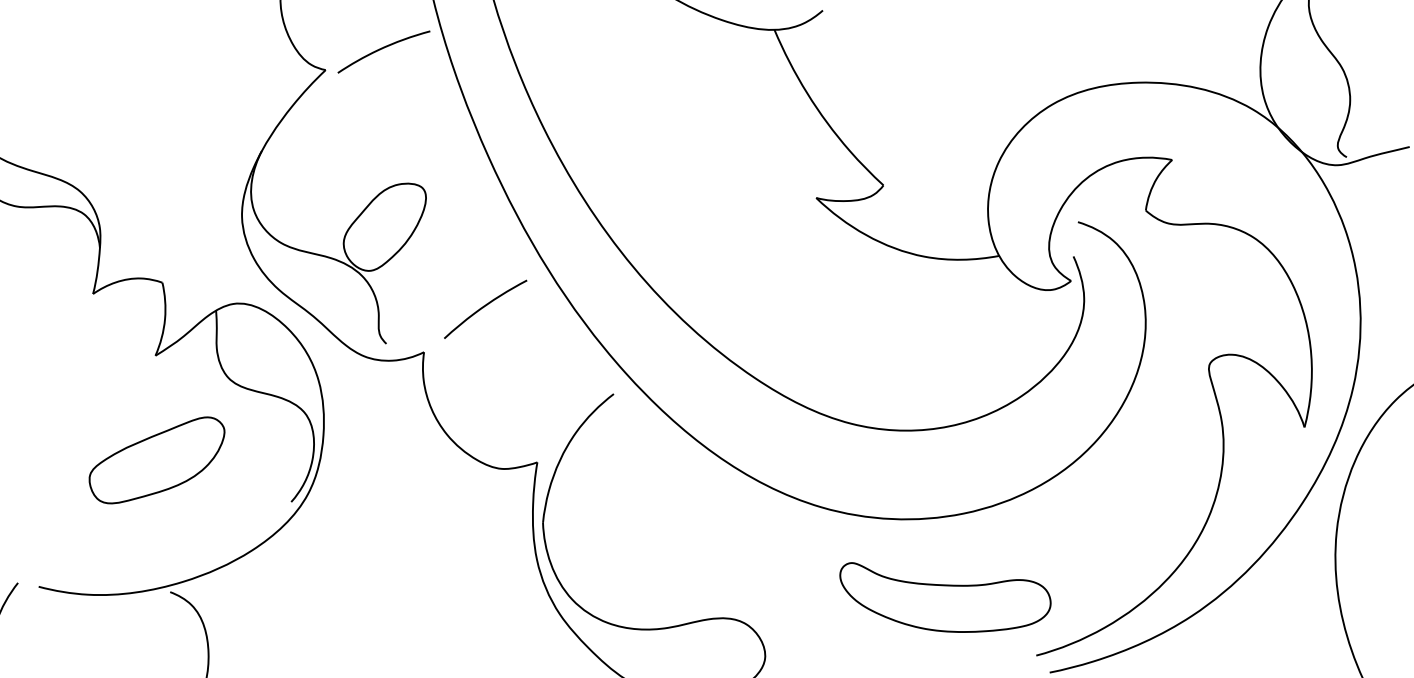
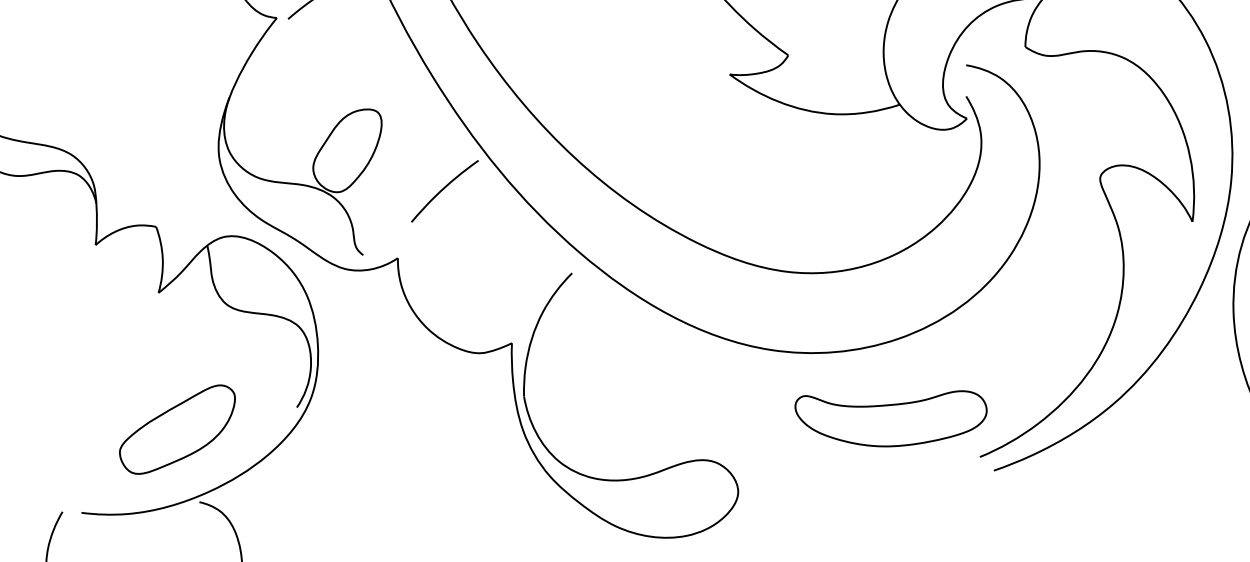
curve: (484, 307) -> (443, 189), moved
part: (156, 460) -> (177, 430), moved

